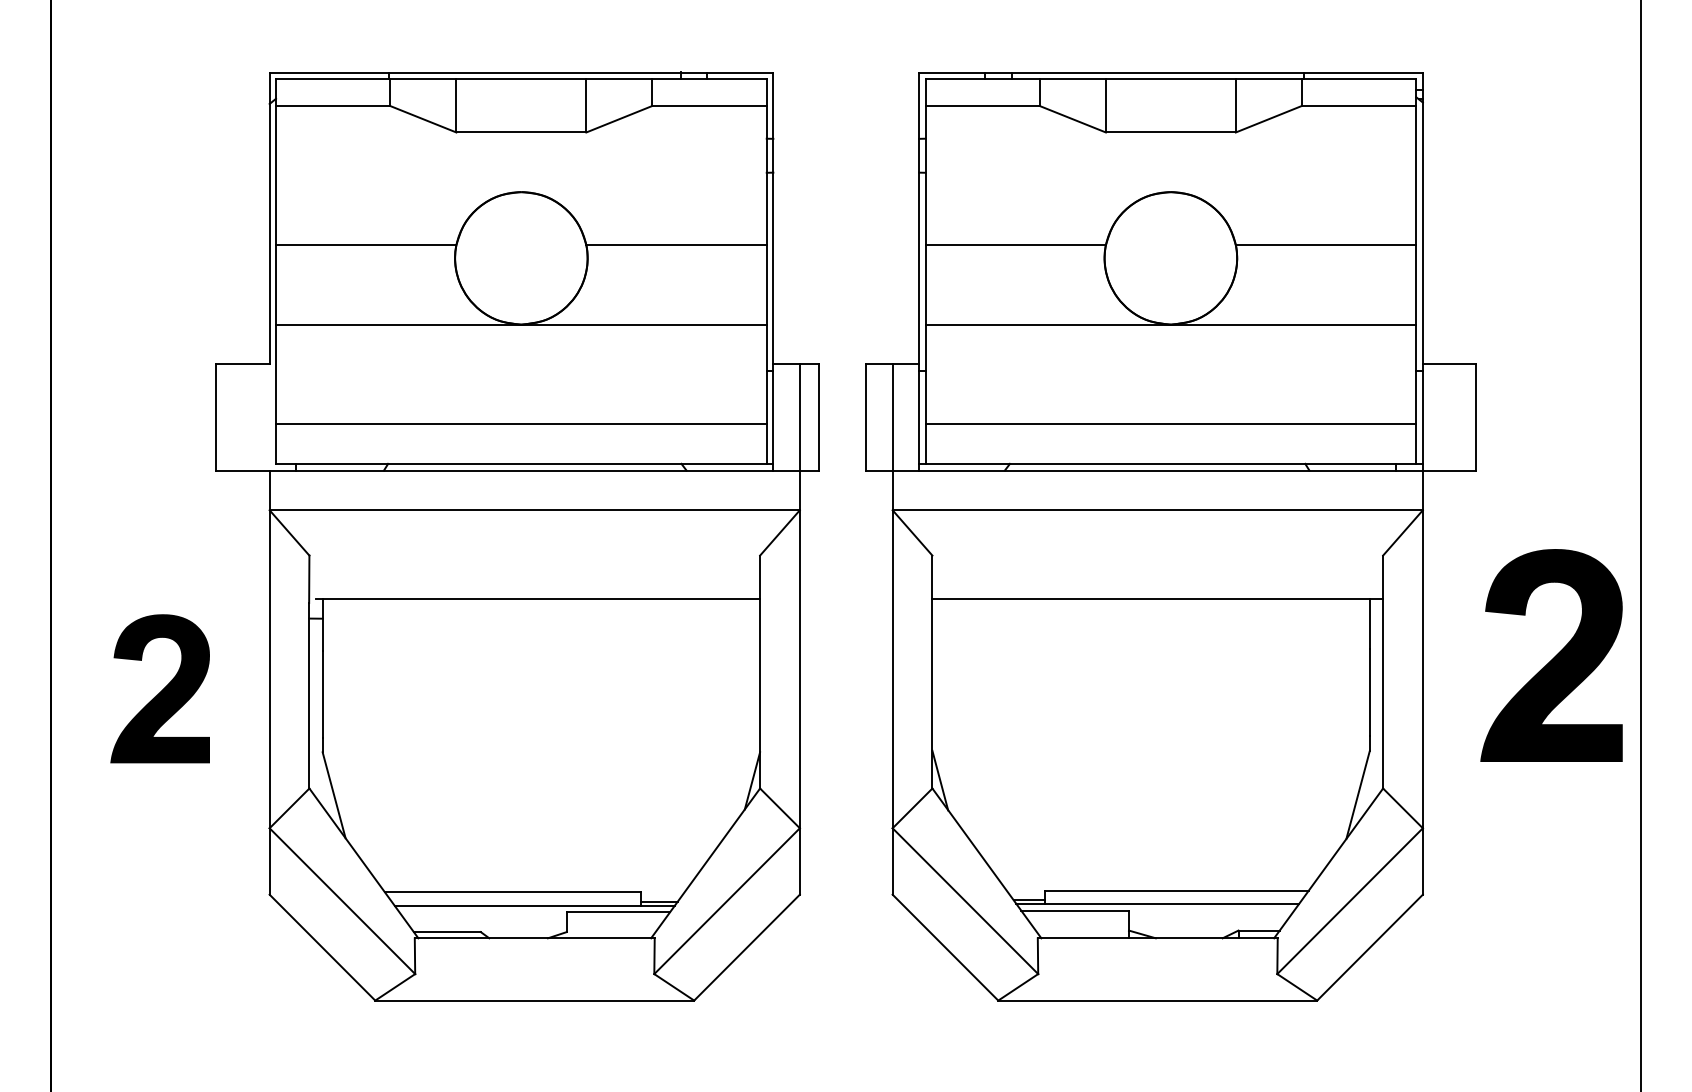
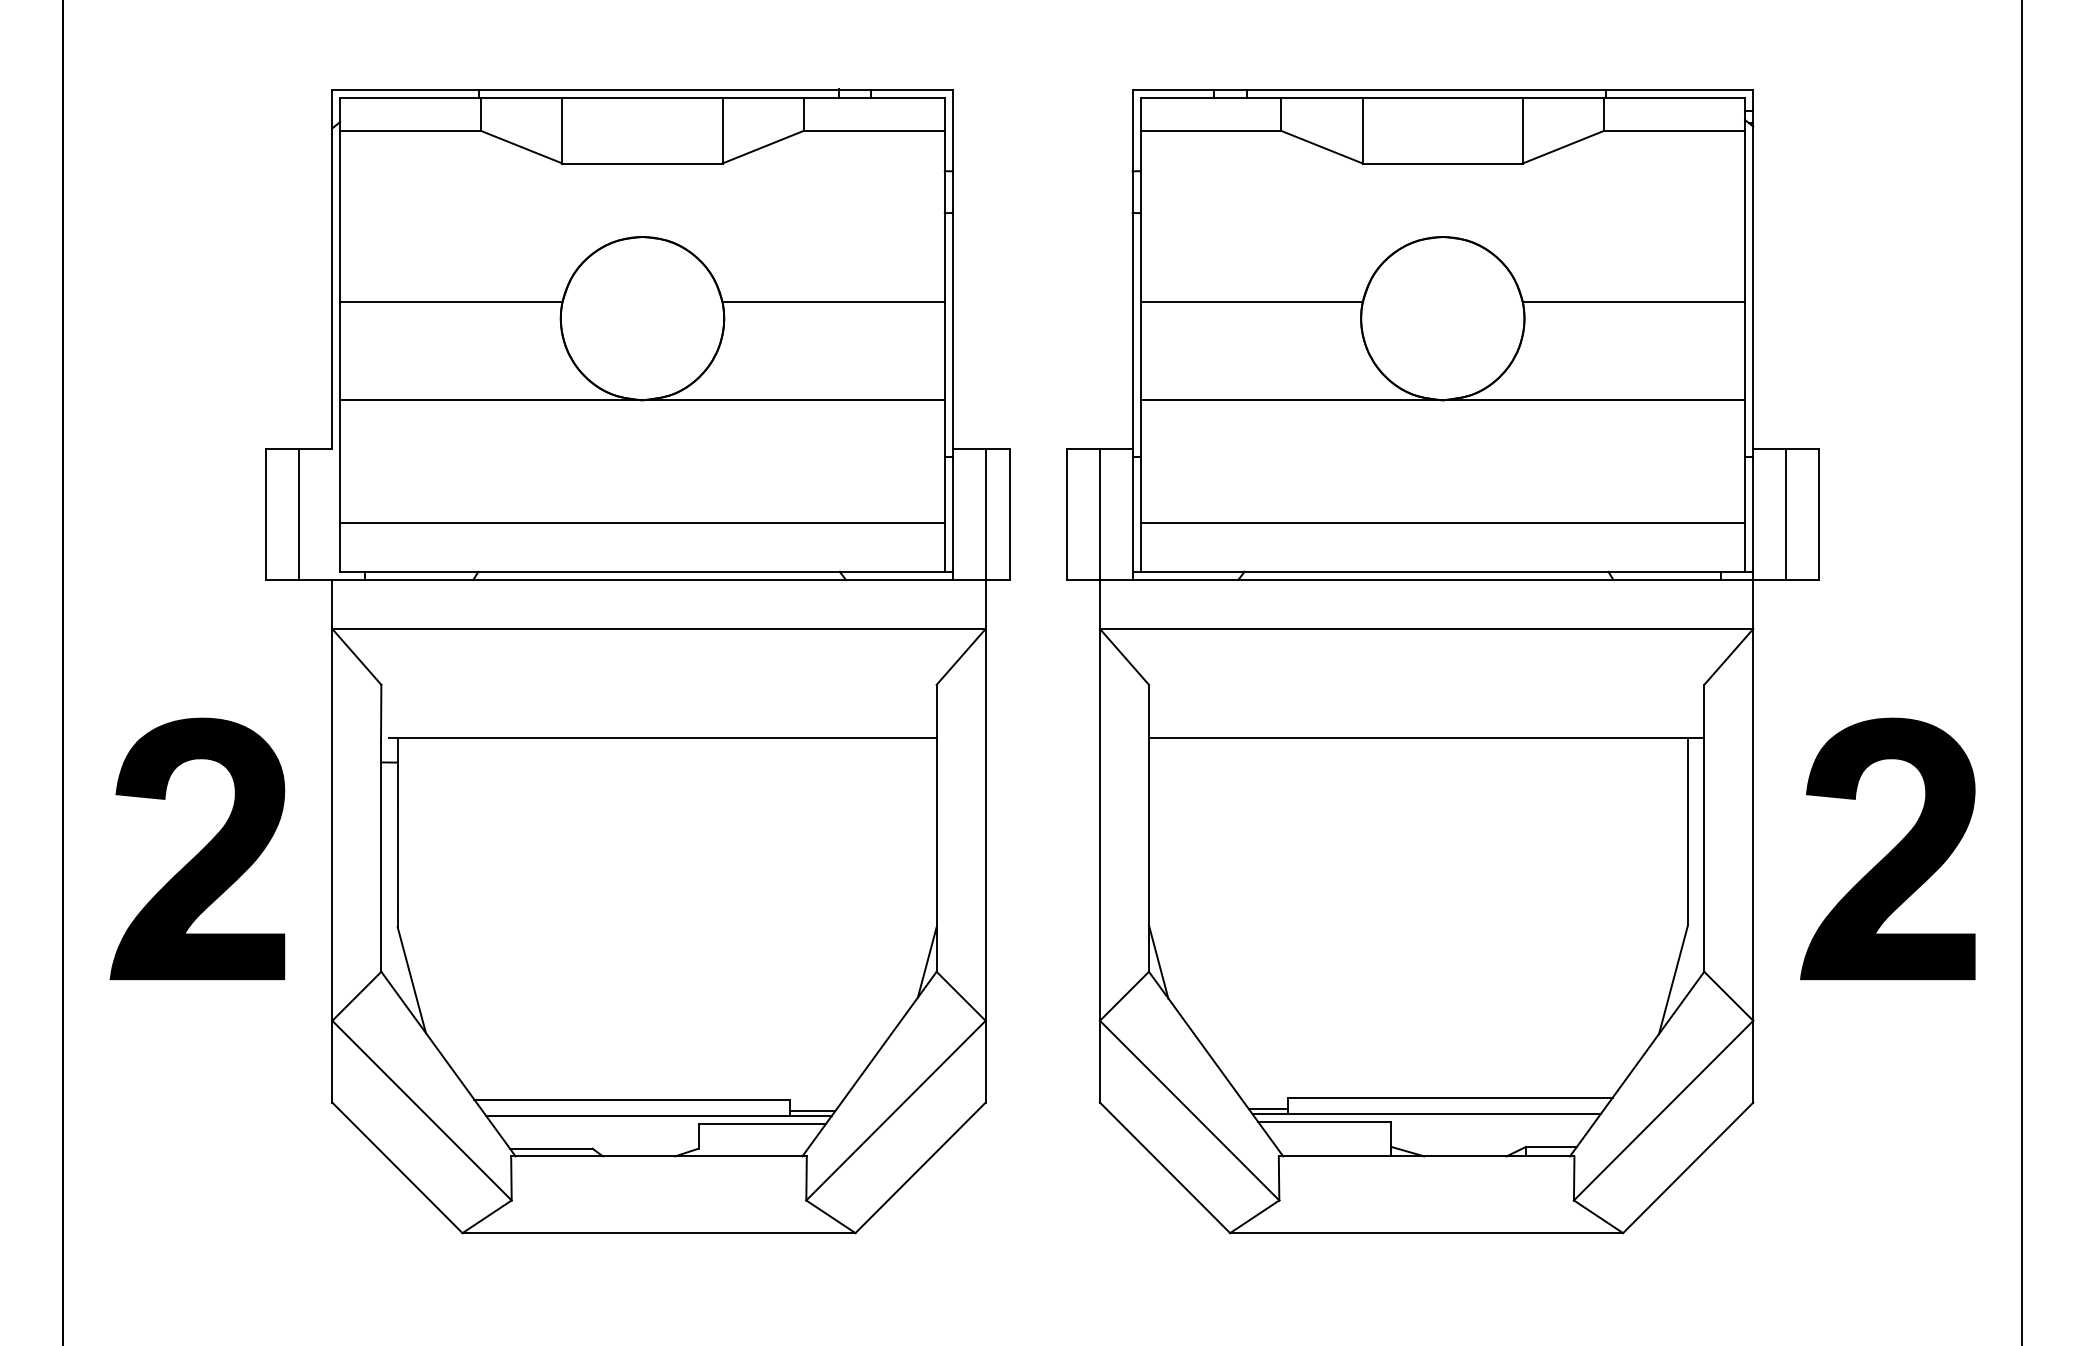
line: (242, 417) -> (299, 514), added
line: (1449, 417) -> (1785, 514), added
part: (1551, 655) -> (1887, 848), moved
part: (160, 688) -> (197, 848), size x1.43

